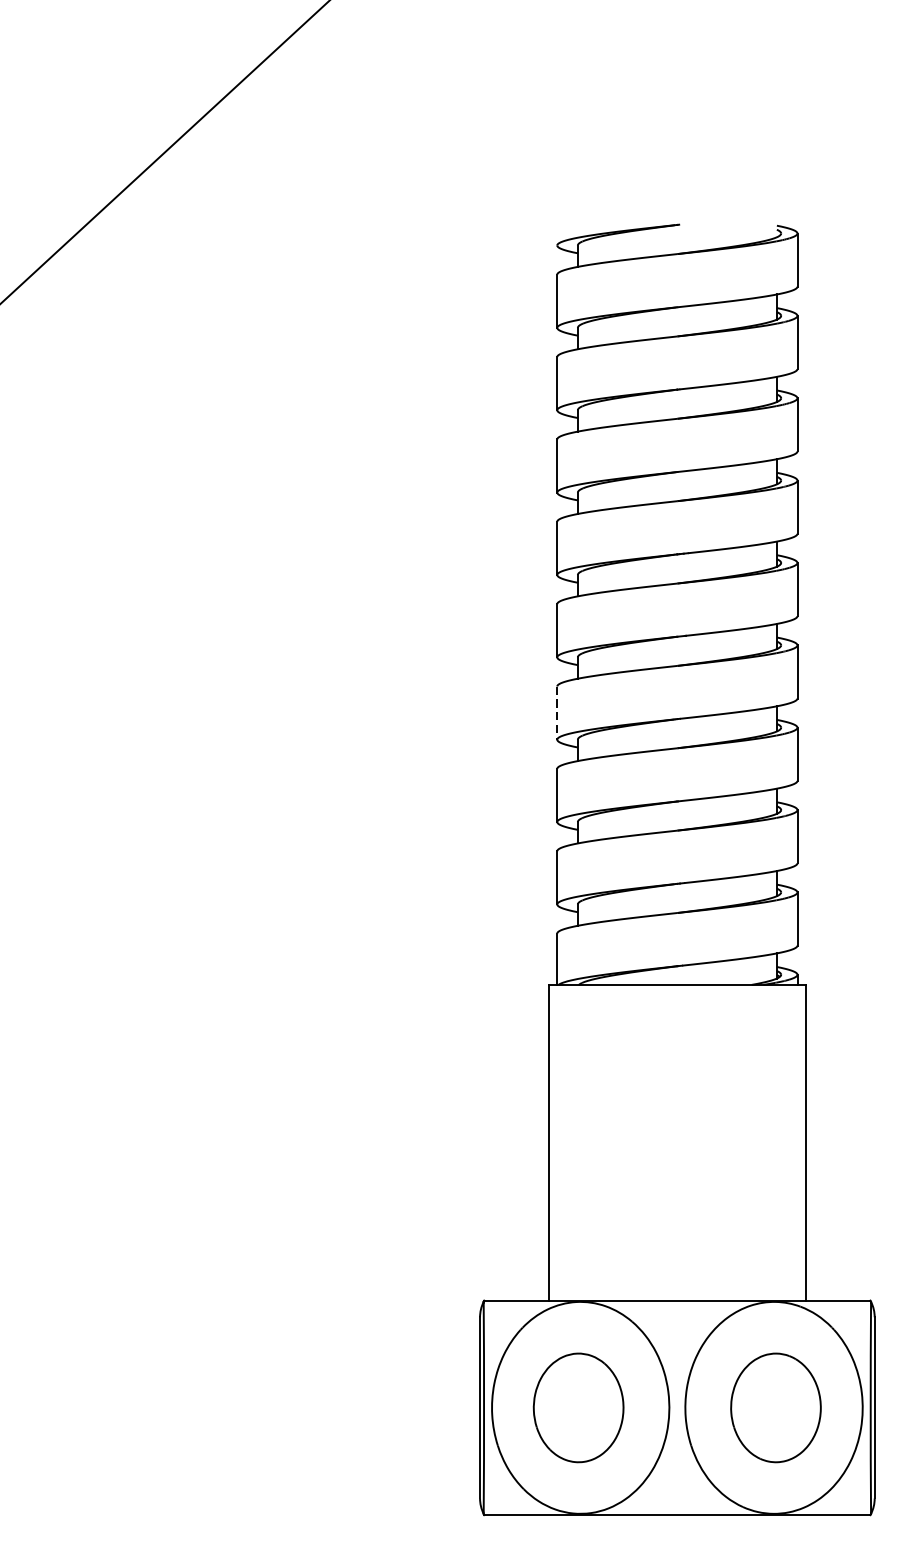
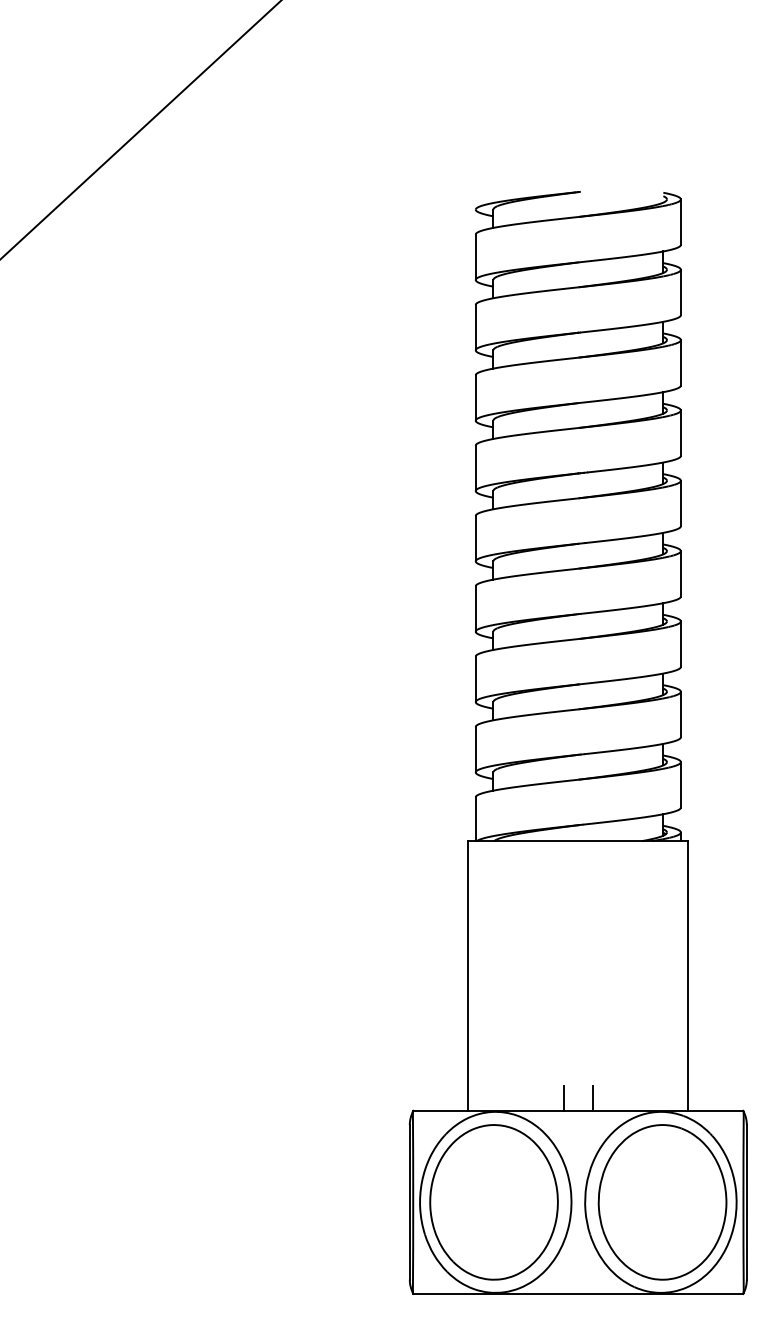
line: (556, 713) -> (475, 609), dashed -> solid
line: (660, 1285) -> (563, 1097), added
line: (693, 1285) -> (592, 1097), added
part: (578, 1408) -> (493, 1202), size x1.67
part: (775, 1408) -> (662, 1202), size x1.67

